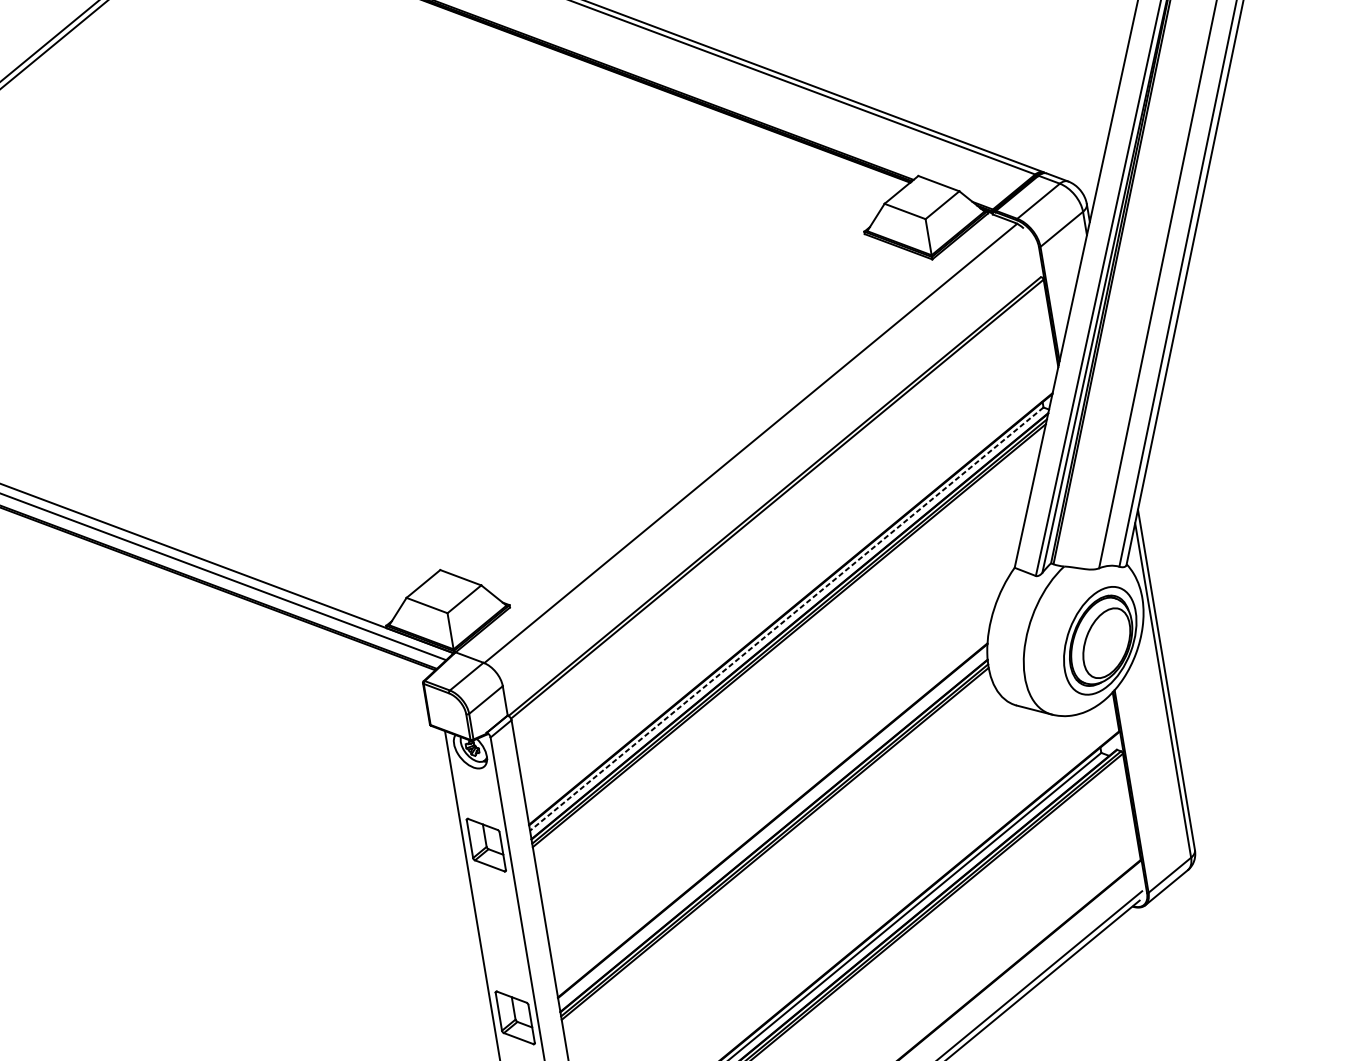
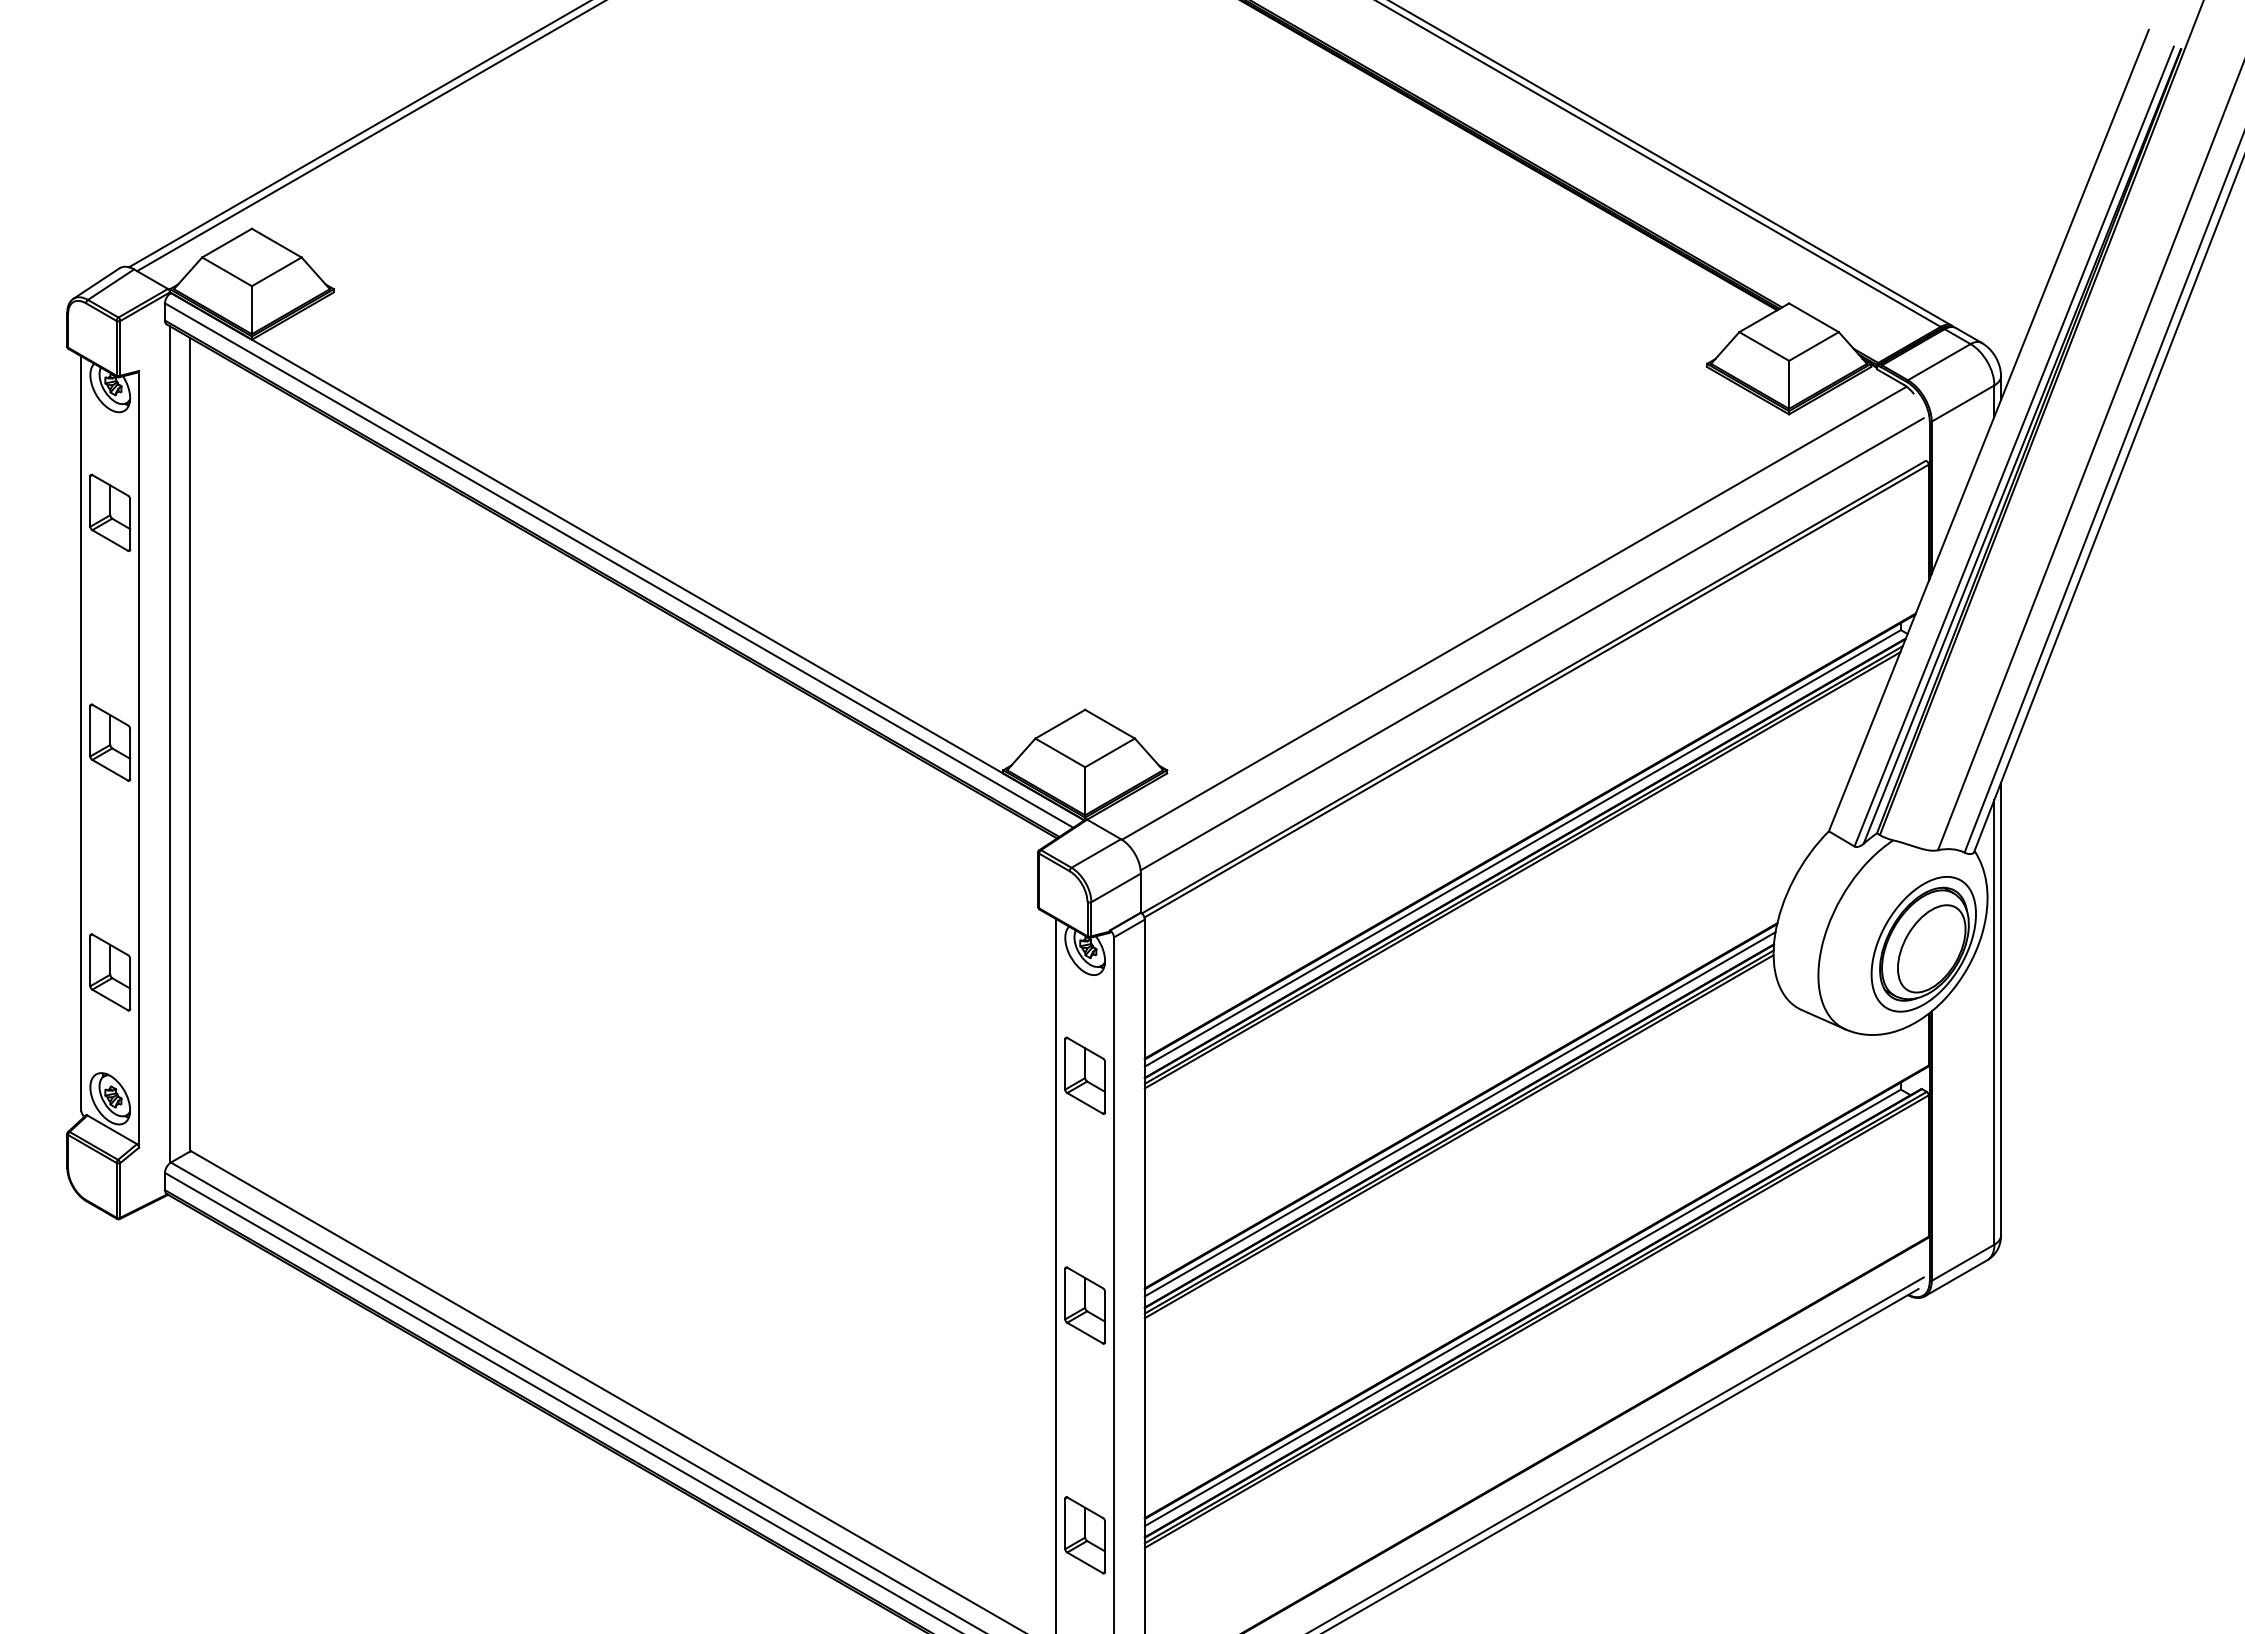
line: (767, 464) -> (1531, 644), added
line: (786, 619) -> (1522, 848), dashed -> solid
line: (772, 827) -> (1459, 1114), added

